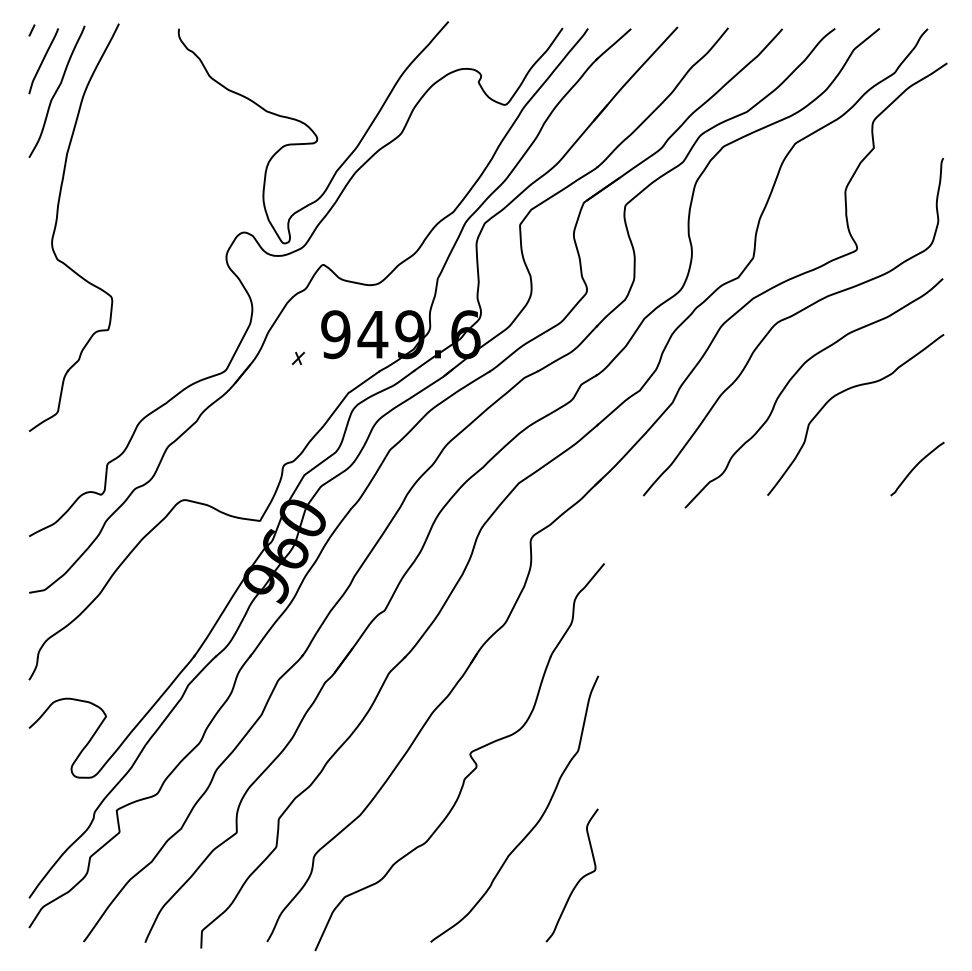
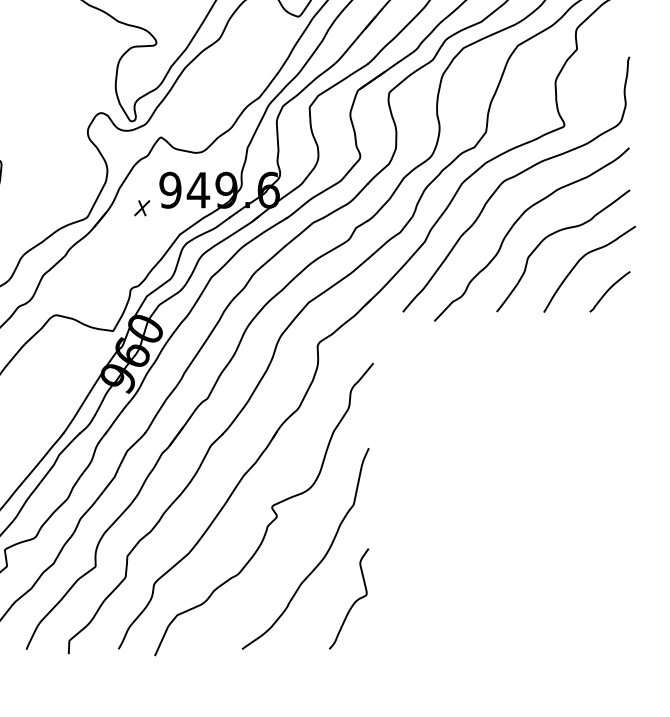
part: (298, 358) -> (142, 208), size x1.67
curve: (878, 427) -> (580, 260), added

